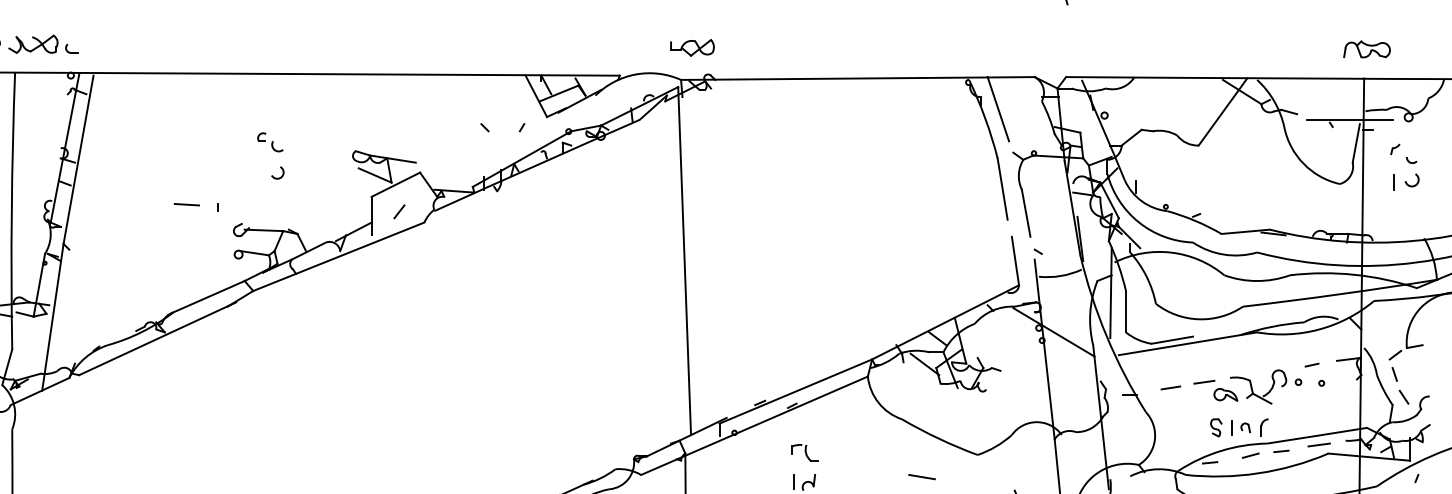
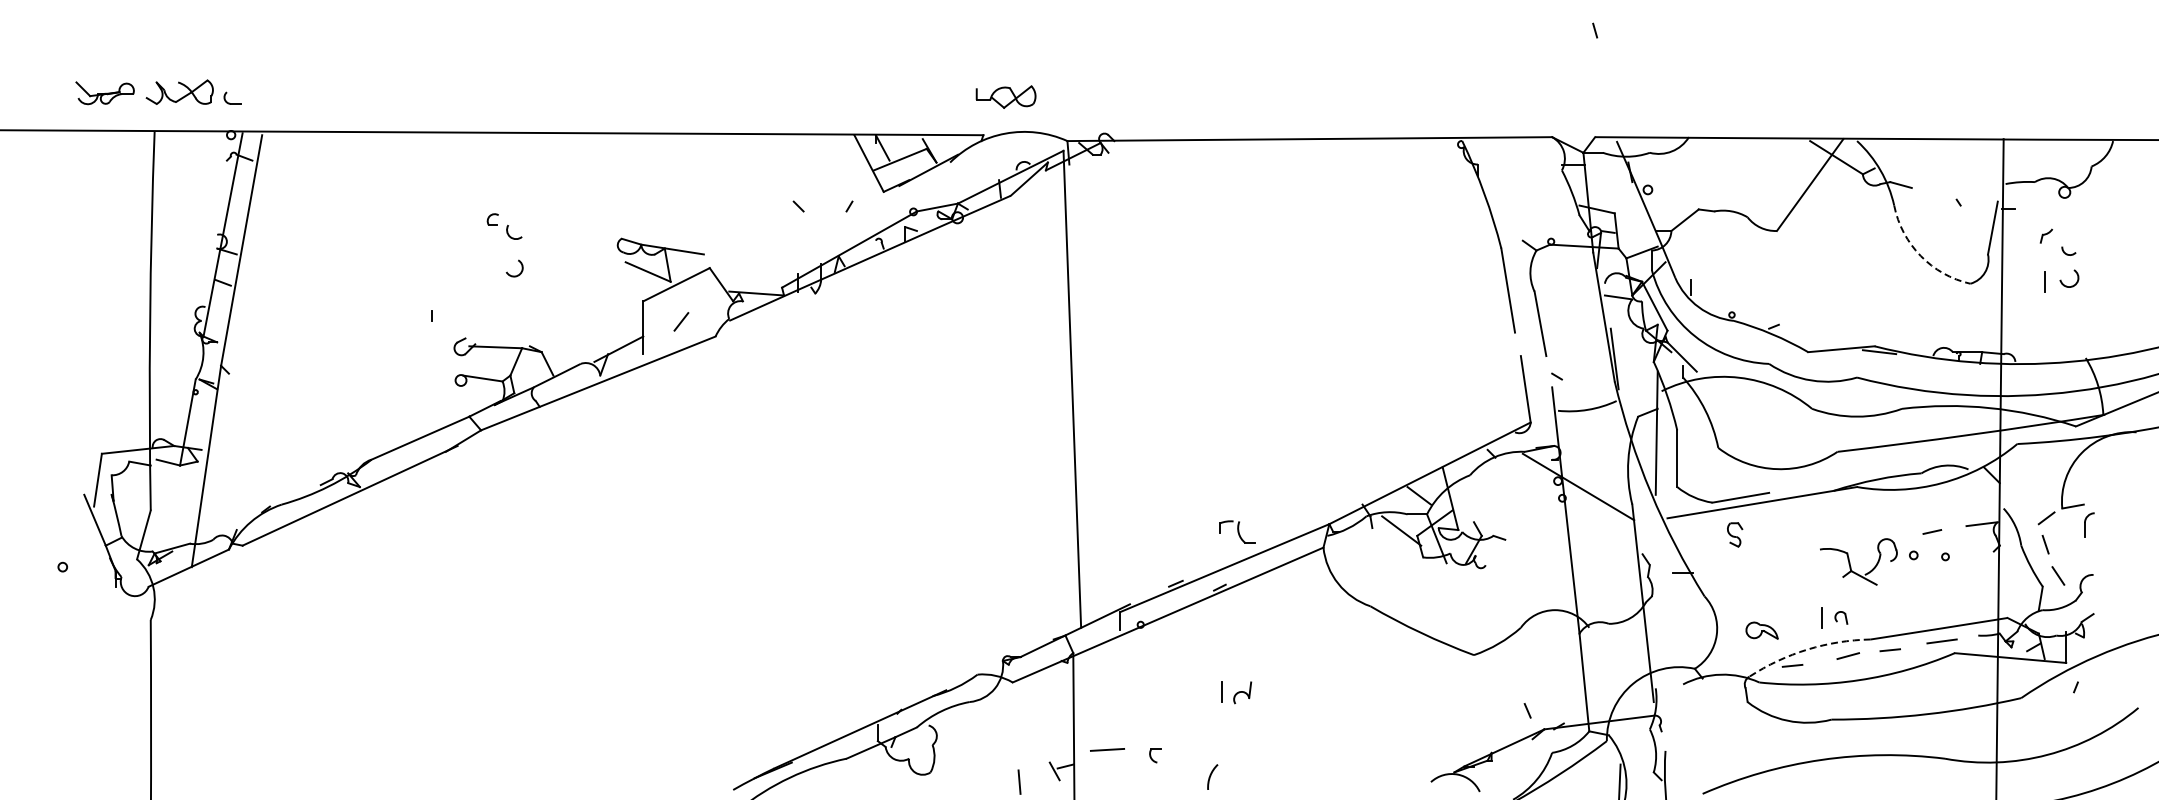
part: (692, 47) -> (1005, 96), moved
part: (1366, 49) -> (2007, 99), removed
line: (997, 109) -> (1501, 181), removed
line: (1349, 119) -> (1983, 195), removed
arc: (1303, 163) -> (1920, 255), solid -> dashed
line: (186, 205) -> (389, 312), removed
line: (1204, 382) -> (1784, 555), removed
line: (1170, 388) -> (1738, 563), removed
part: (1225, 394) -> (1761, 630), moved
part: (1216, 427) -> (1735, 534), moved
part: (1264, 427) -> (2089, 524), moved
arc: (1221, 450) -> (1807, 649), solid -> dashed
part: (805, 452) -> (1237, 531), moved
line: (921, 477) -> (1397, 685), removed

